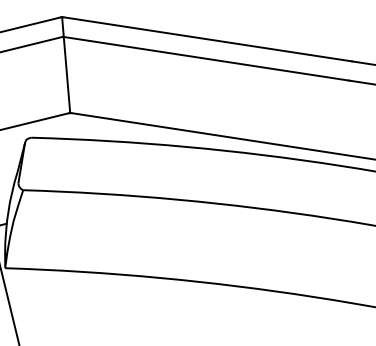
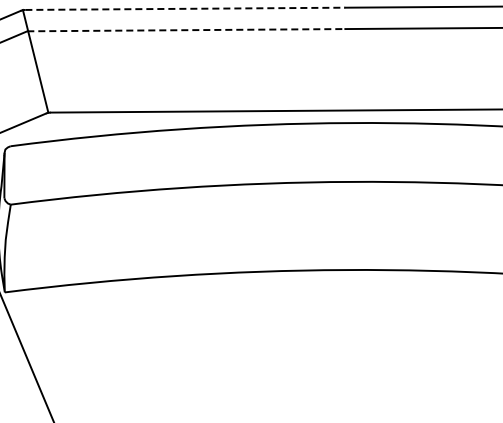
line: (208, 39) -> (185, 8), solid -> dashed
line: (206, 59) -> (186, 30), solid -> dashed

